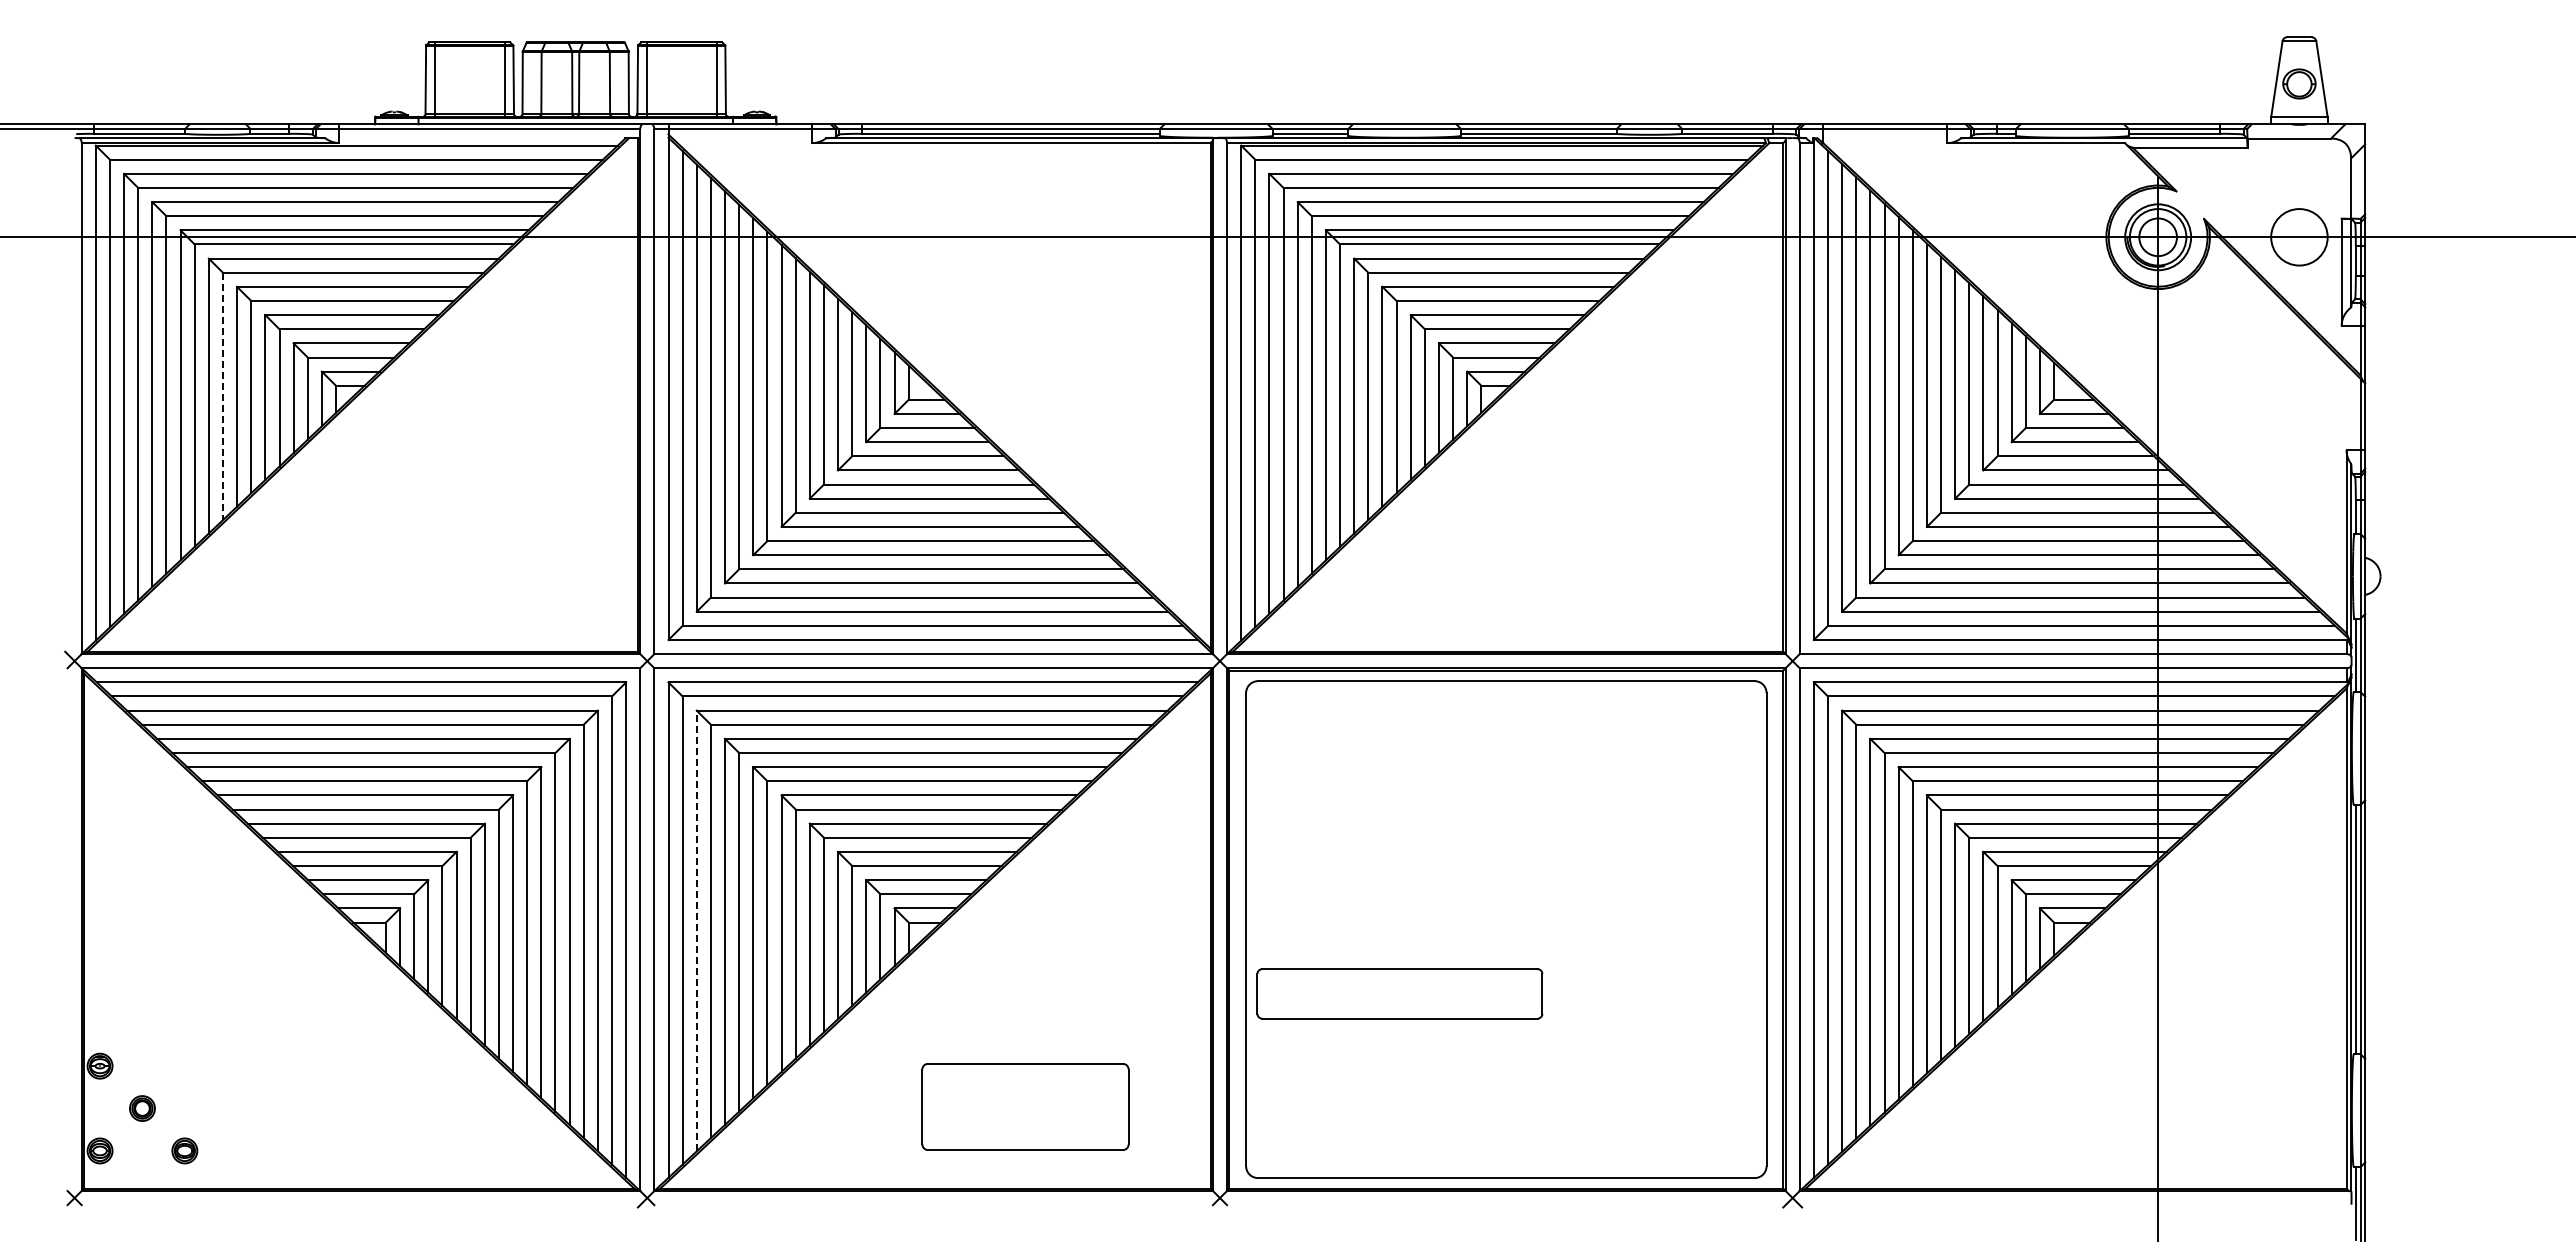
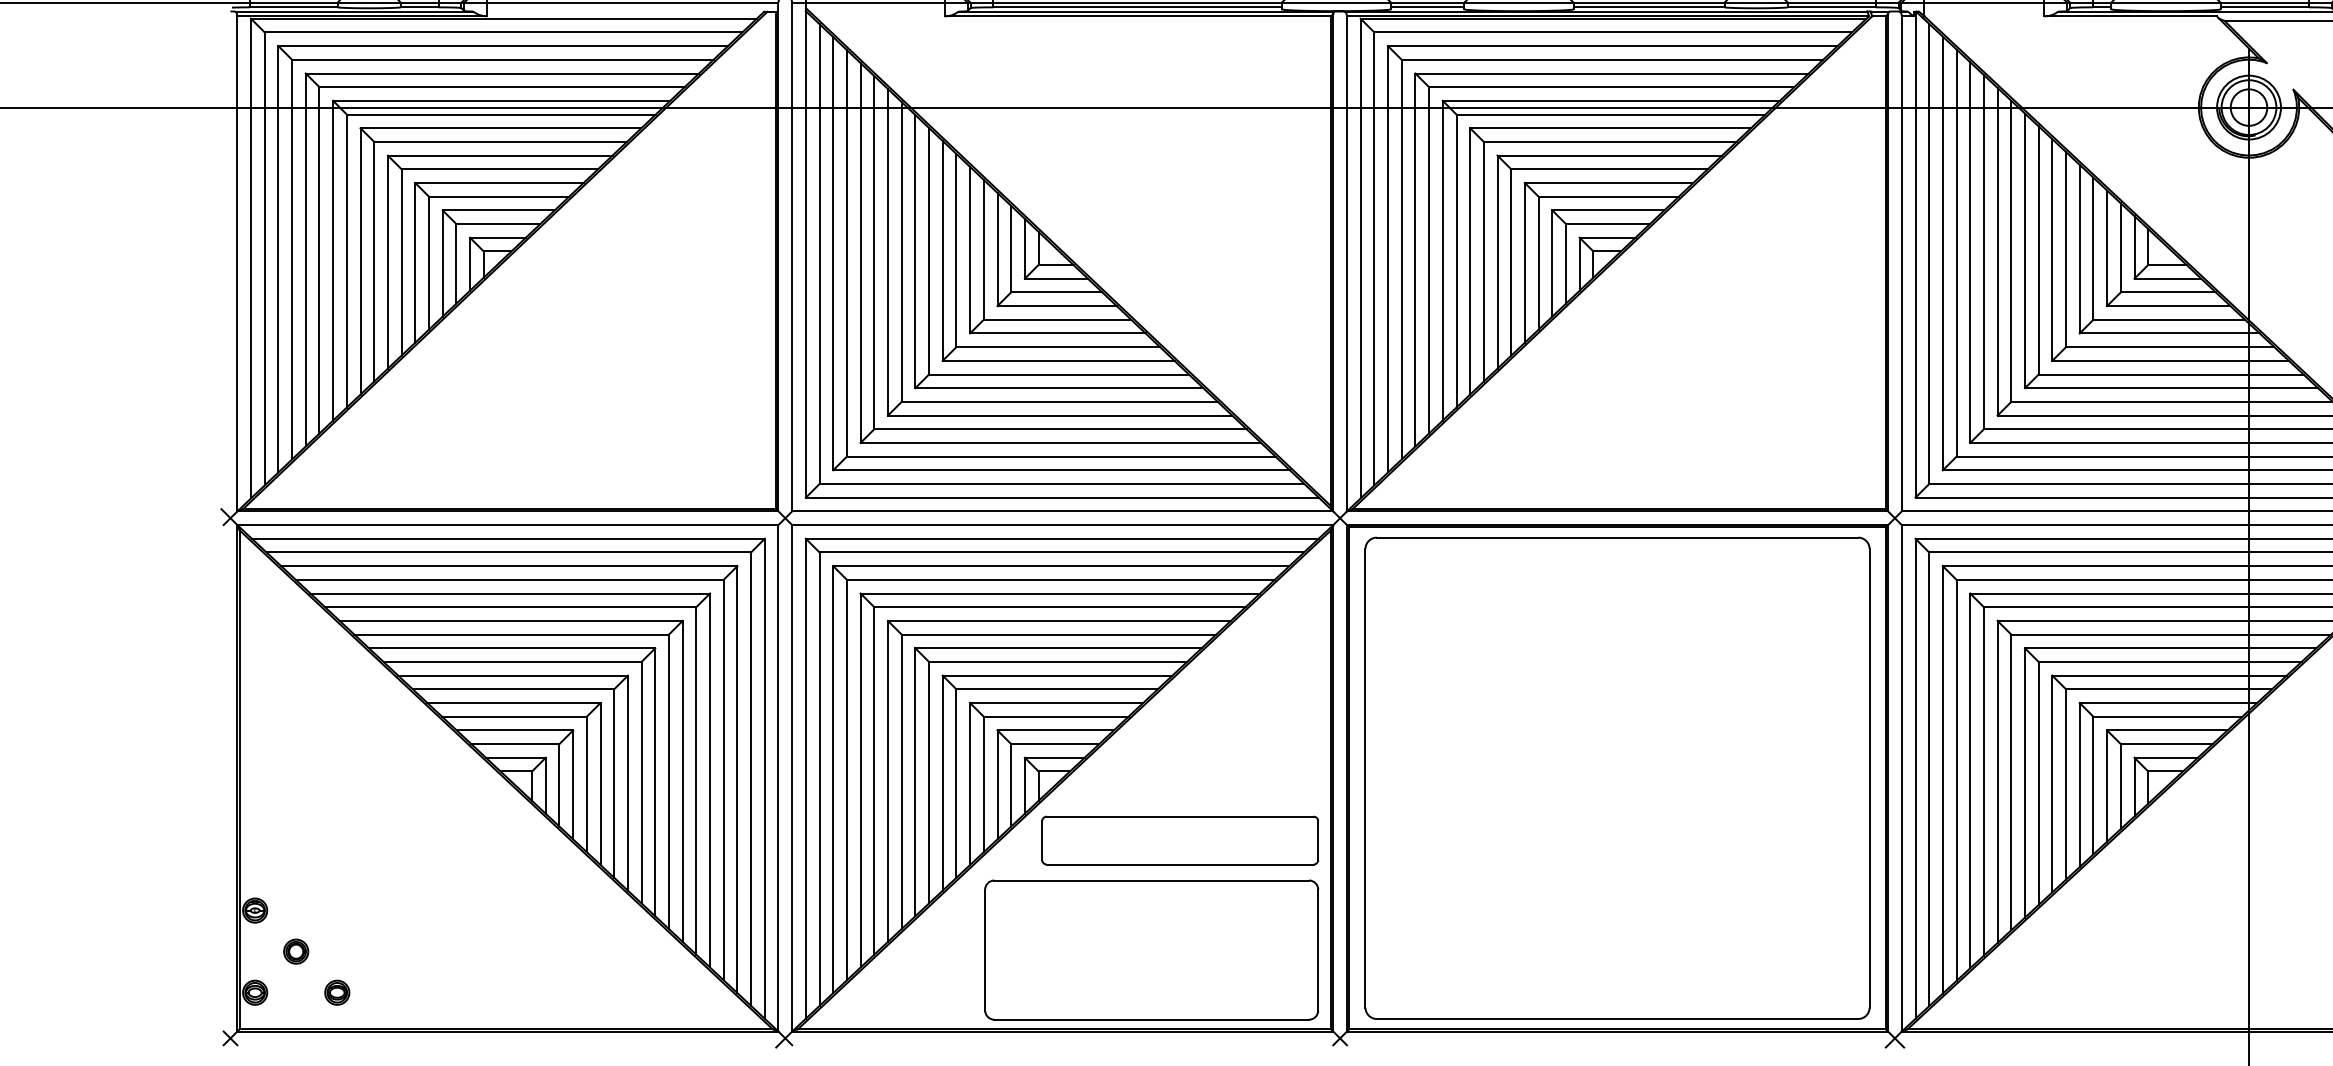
line: (222, 396) -> (373, 261), dashed -> solid
line: (696, 930) -> (832, 779), dashed -> solid
part: (1399, 993) -> (1179, 840), moved
part: (1025, 1106) -> (1151, 949), size x1.67

